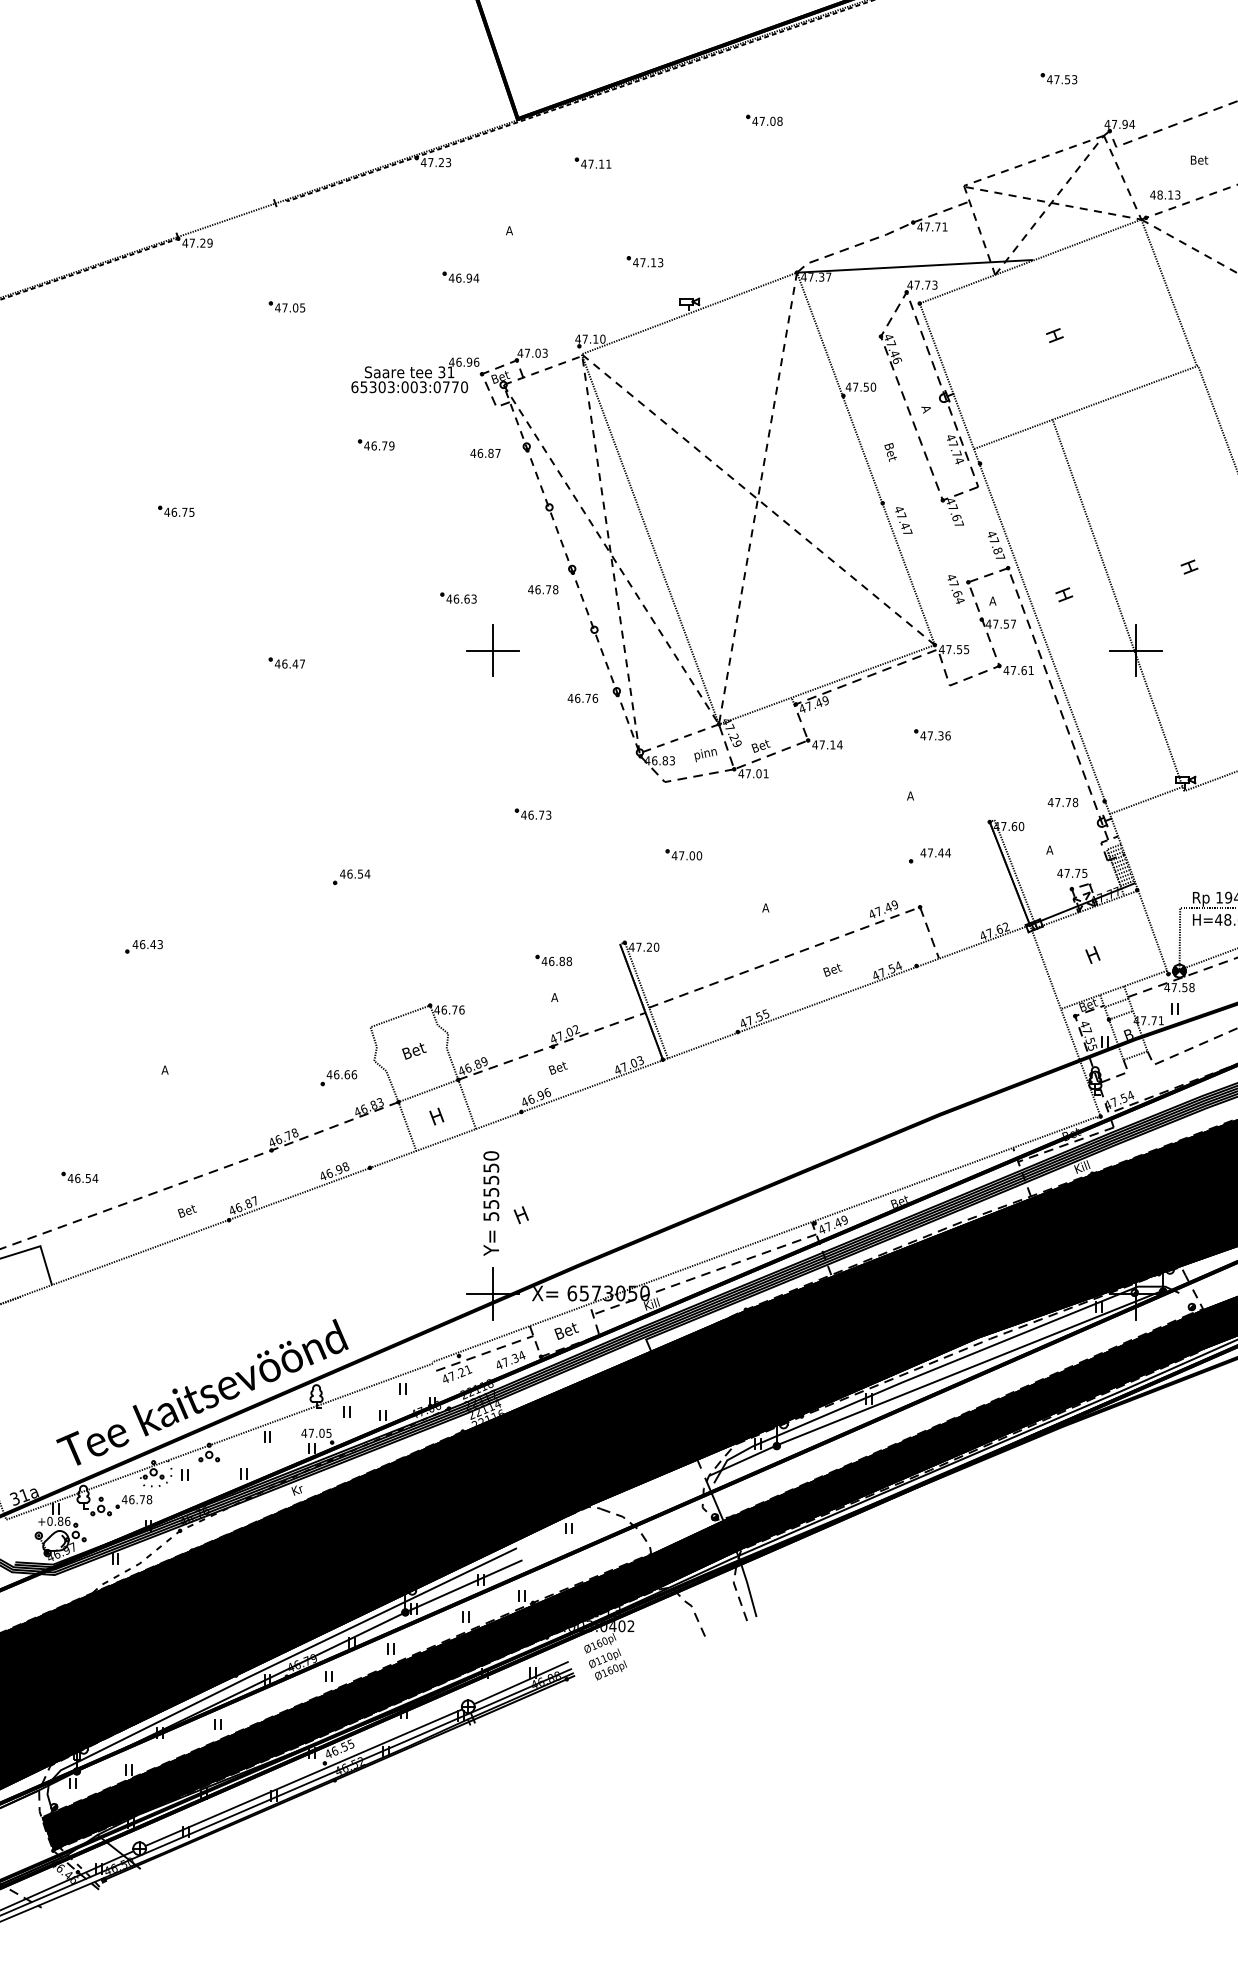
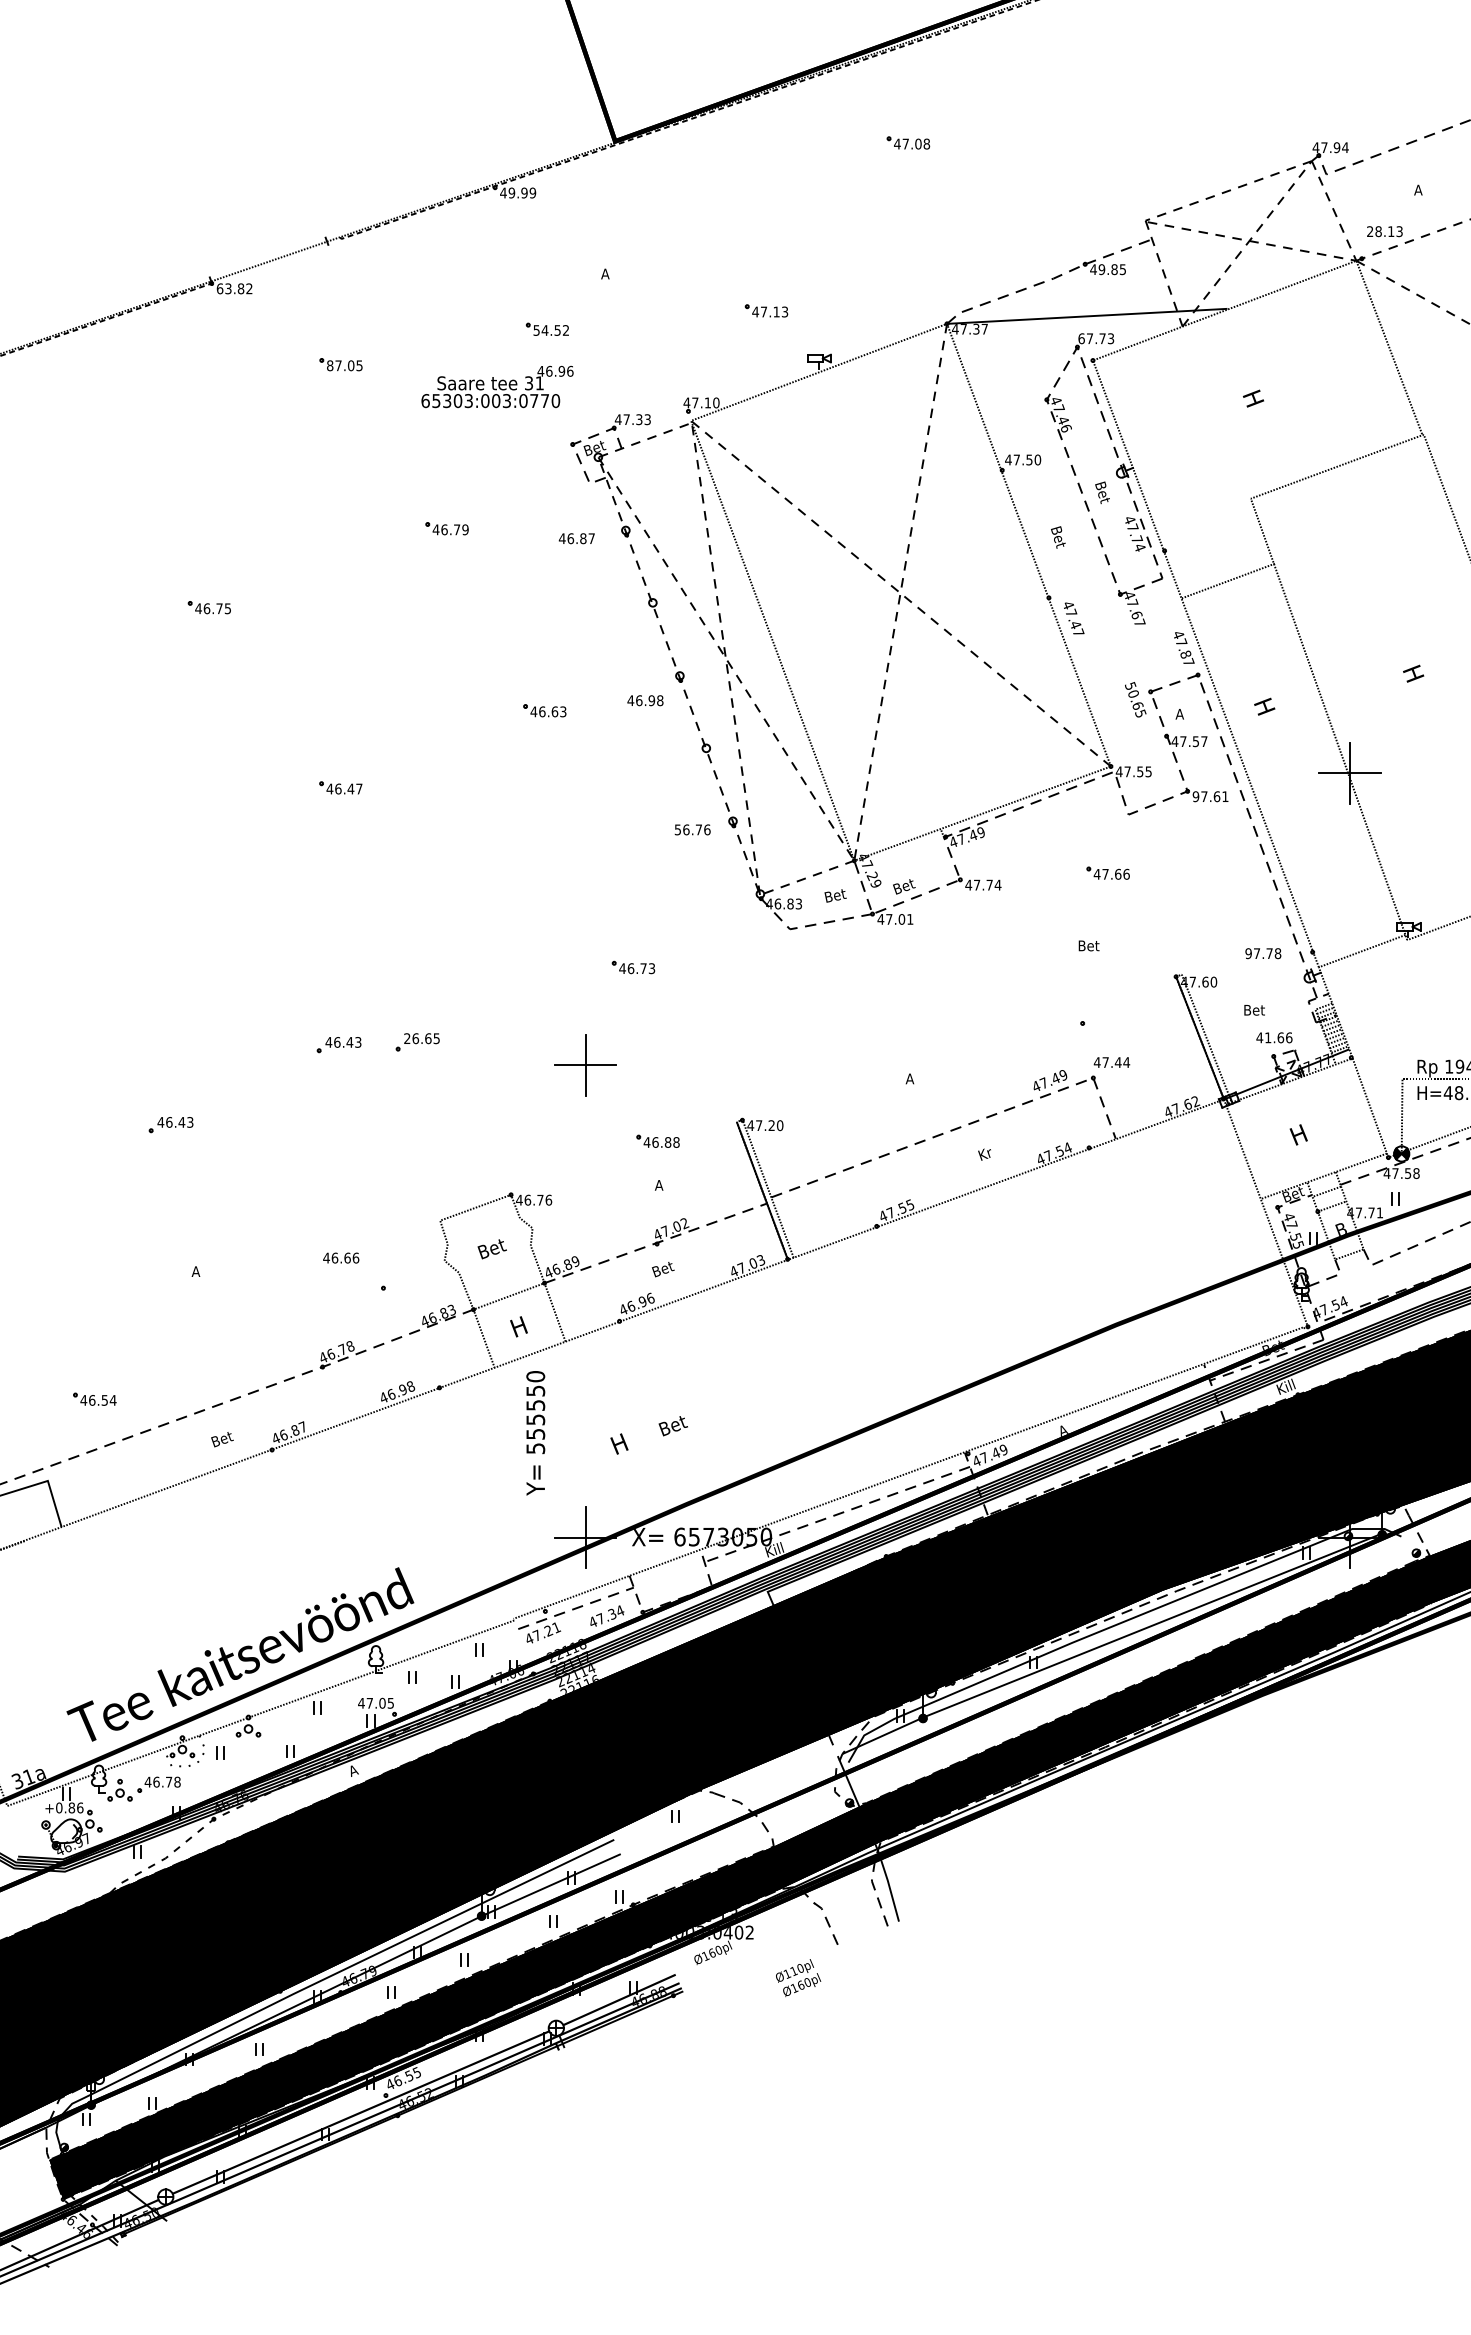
part: (1059, 77) -> (1258, 92), removed
text: (1198, 159) -> (1424, 189), Bet -> A
text: (439, 162) -> (522, 192), 47.23 -> 49.99
part: (592, 162) -> (704, 193), removed
text: (1152, 194) -> (1369, 231), 48.13 -> 28.13
text: (935, 226) -> (1111, 269), 47.71 -> 49.85
text: (197, 242) -> (234, 288), 47.29 -> 63.82
text: (464, 278) -> (551, 330), 46.94 -> 54.52
text: (910, 284) -> (1081, 338), 47.73 -> 67.73
text: (277, 307) -> (329, 365), 47.05 -> 87.05
text: (538, 353) -> (639, 419), 47.03 -> 47.33
text: (415, 375) -> (497, 386), moved
text: (926, 414) -> (1101, 492), A -> Bet
line: (1012, 433) -> (1227, 580), moved
text: (955, 588) -> (1135, 699), 47.64 -> 50.65
text: (548, 589) -> (651, 700), 46.78 -> 46.98
part: (492, 650) -> (585, 1065), moved
text: (1006, 670) -> (1195, 796), 47.61 -> 97.61
text: (570, 698) -> (677, 829), 46.76 -> 56.76
text: (941, 735) -> (1118, 873), 47.36 -> 47.66
text: (832, 744) -> (989, 884), 47.14 -> 47.74
text: (705, 755) -> (838, 897), pinn -> Bet
text: (916, 795) -> (1088, 945), A -> Bet
text: (1050, 802) -> (1248, 953), 47.78 -> 97.78
text: (1054, 849) -> (1253, 1009), A -> Bet
text: (935, 852) -> (1111, 1062), moved
part: (683, 854) -> (812, 1015), removed
text: (354, 873) -> (421, 1038), 46.54 -> 26.65
text: (1075, 873) -> (1278, 1037), 47.75 -> 41.66
part: (284, 879) -> (338, 1045), added
text: (832, 969) -> (989, 1152), Bet -> Kr
text: (342, 1074) -> (341, 1257), moved
text: (900, 1202) -> (1069, 1428), Bet -> A
text: (491, 1203) -> (535, 1433), moved
text: (565, 1331) -> (672, 1426), moved
text: (296, 1490) -> (352, 1771), Kr -> A
text: (608, 1664) -> (798, 1978), moved

